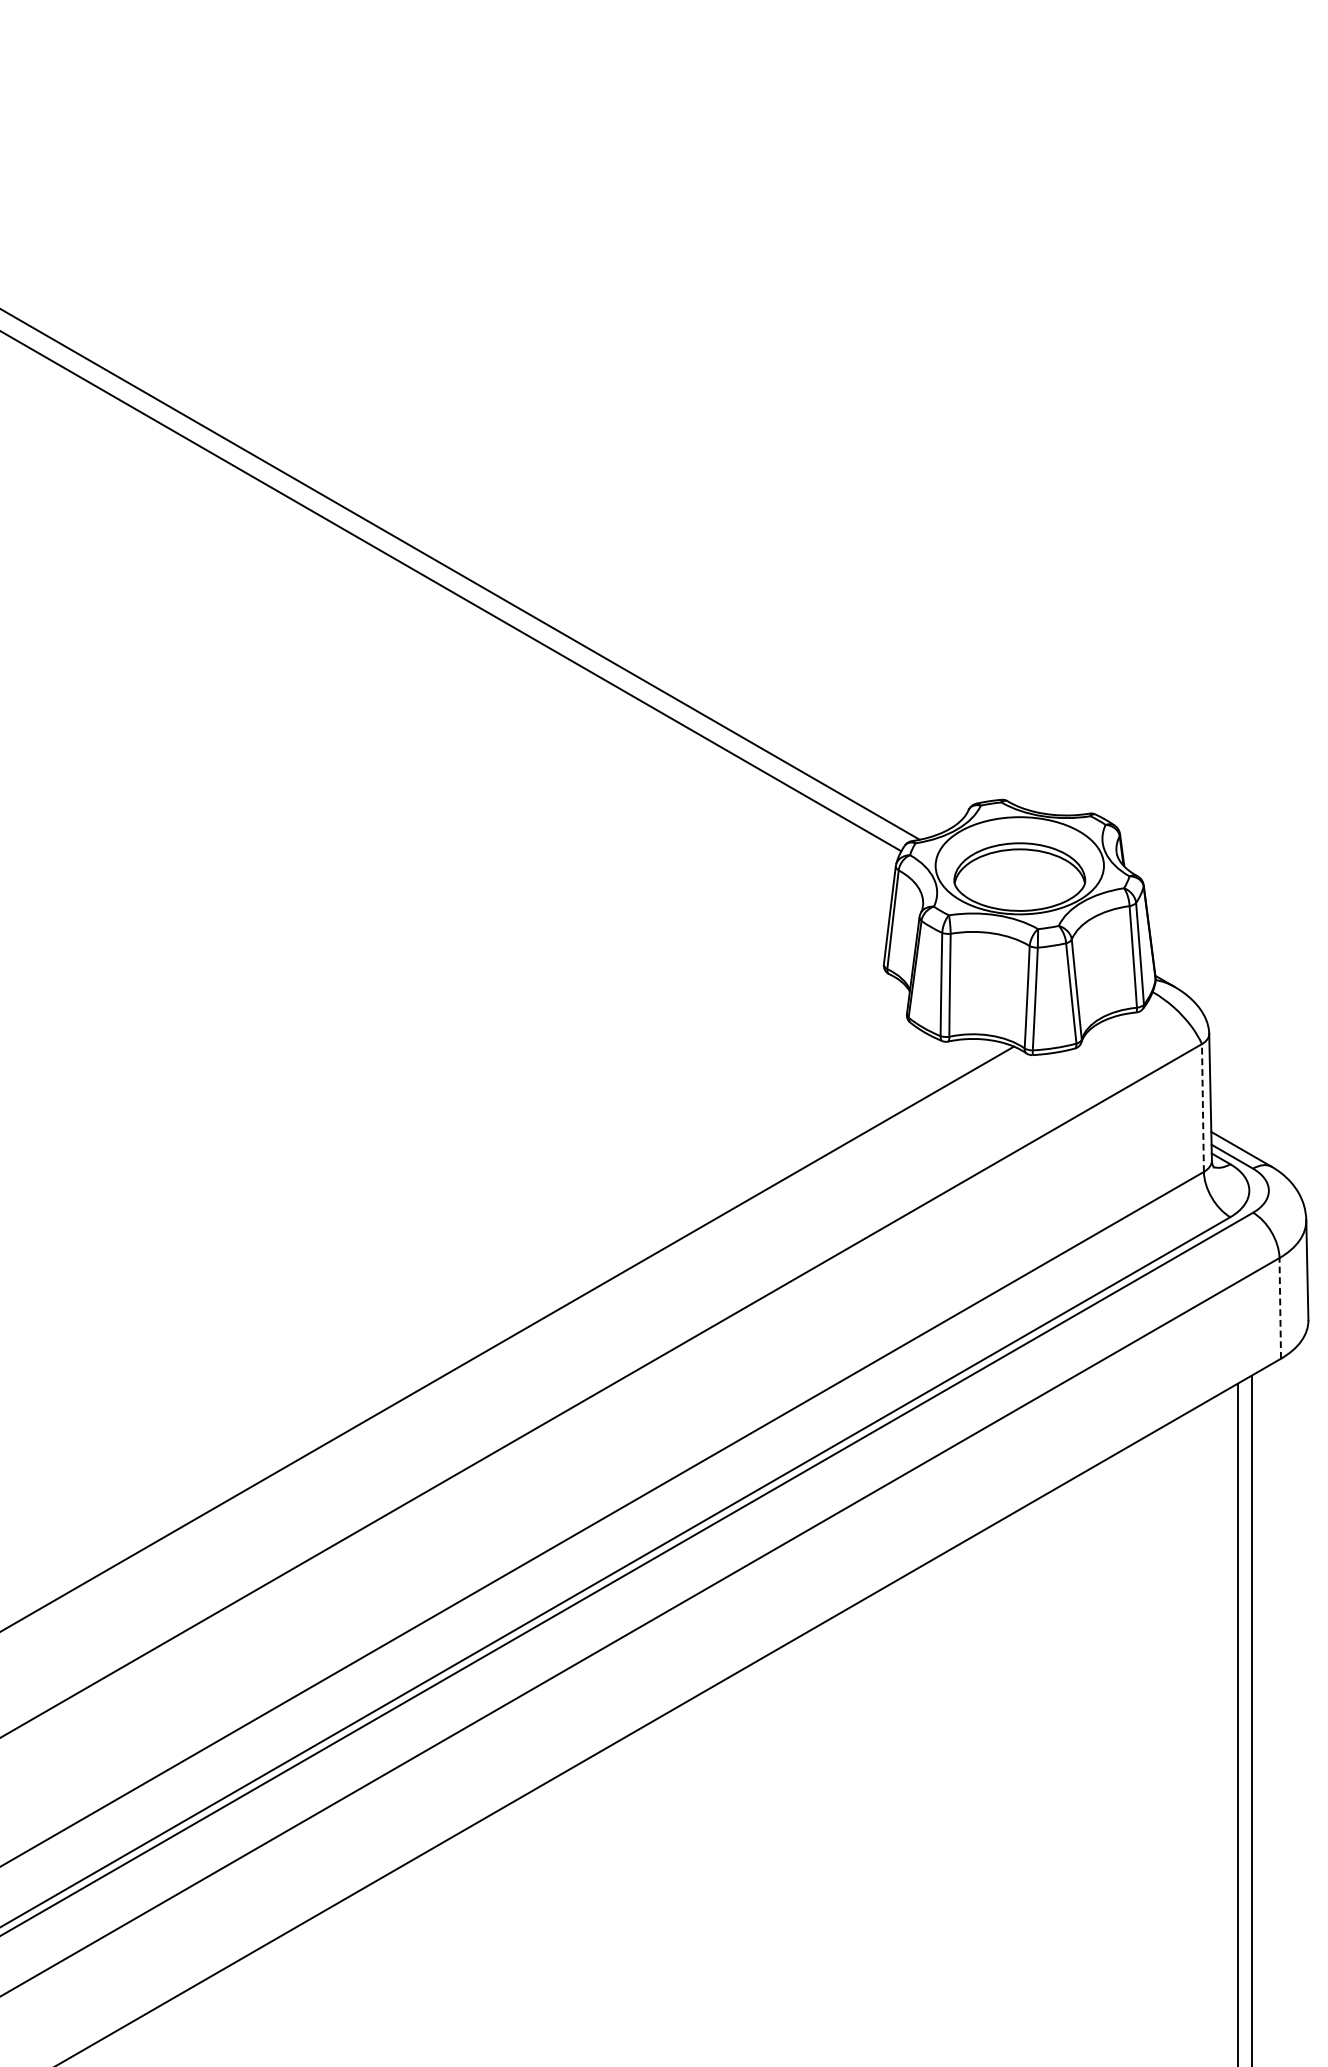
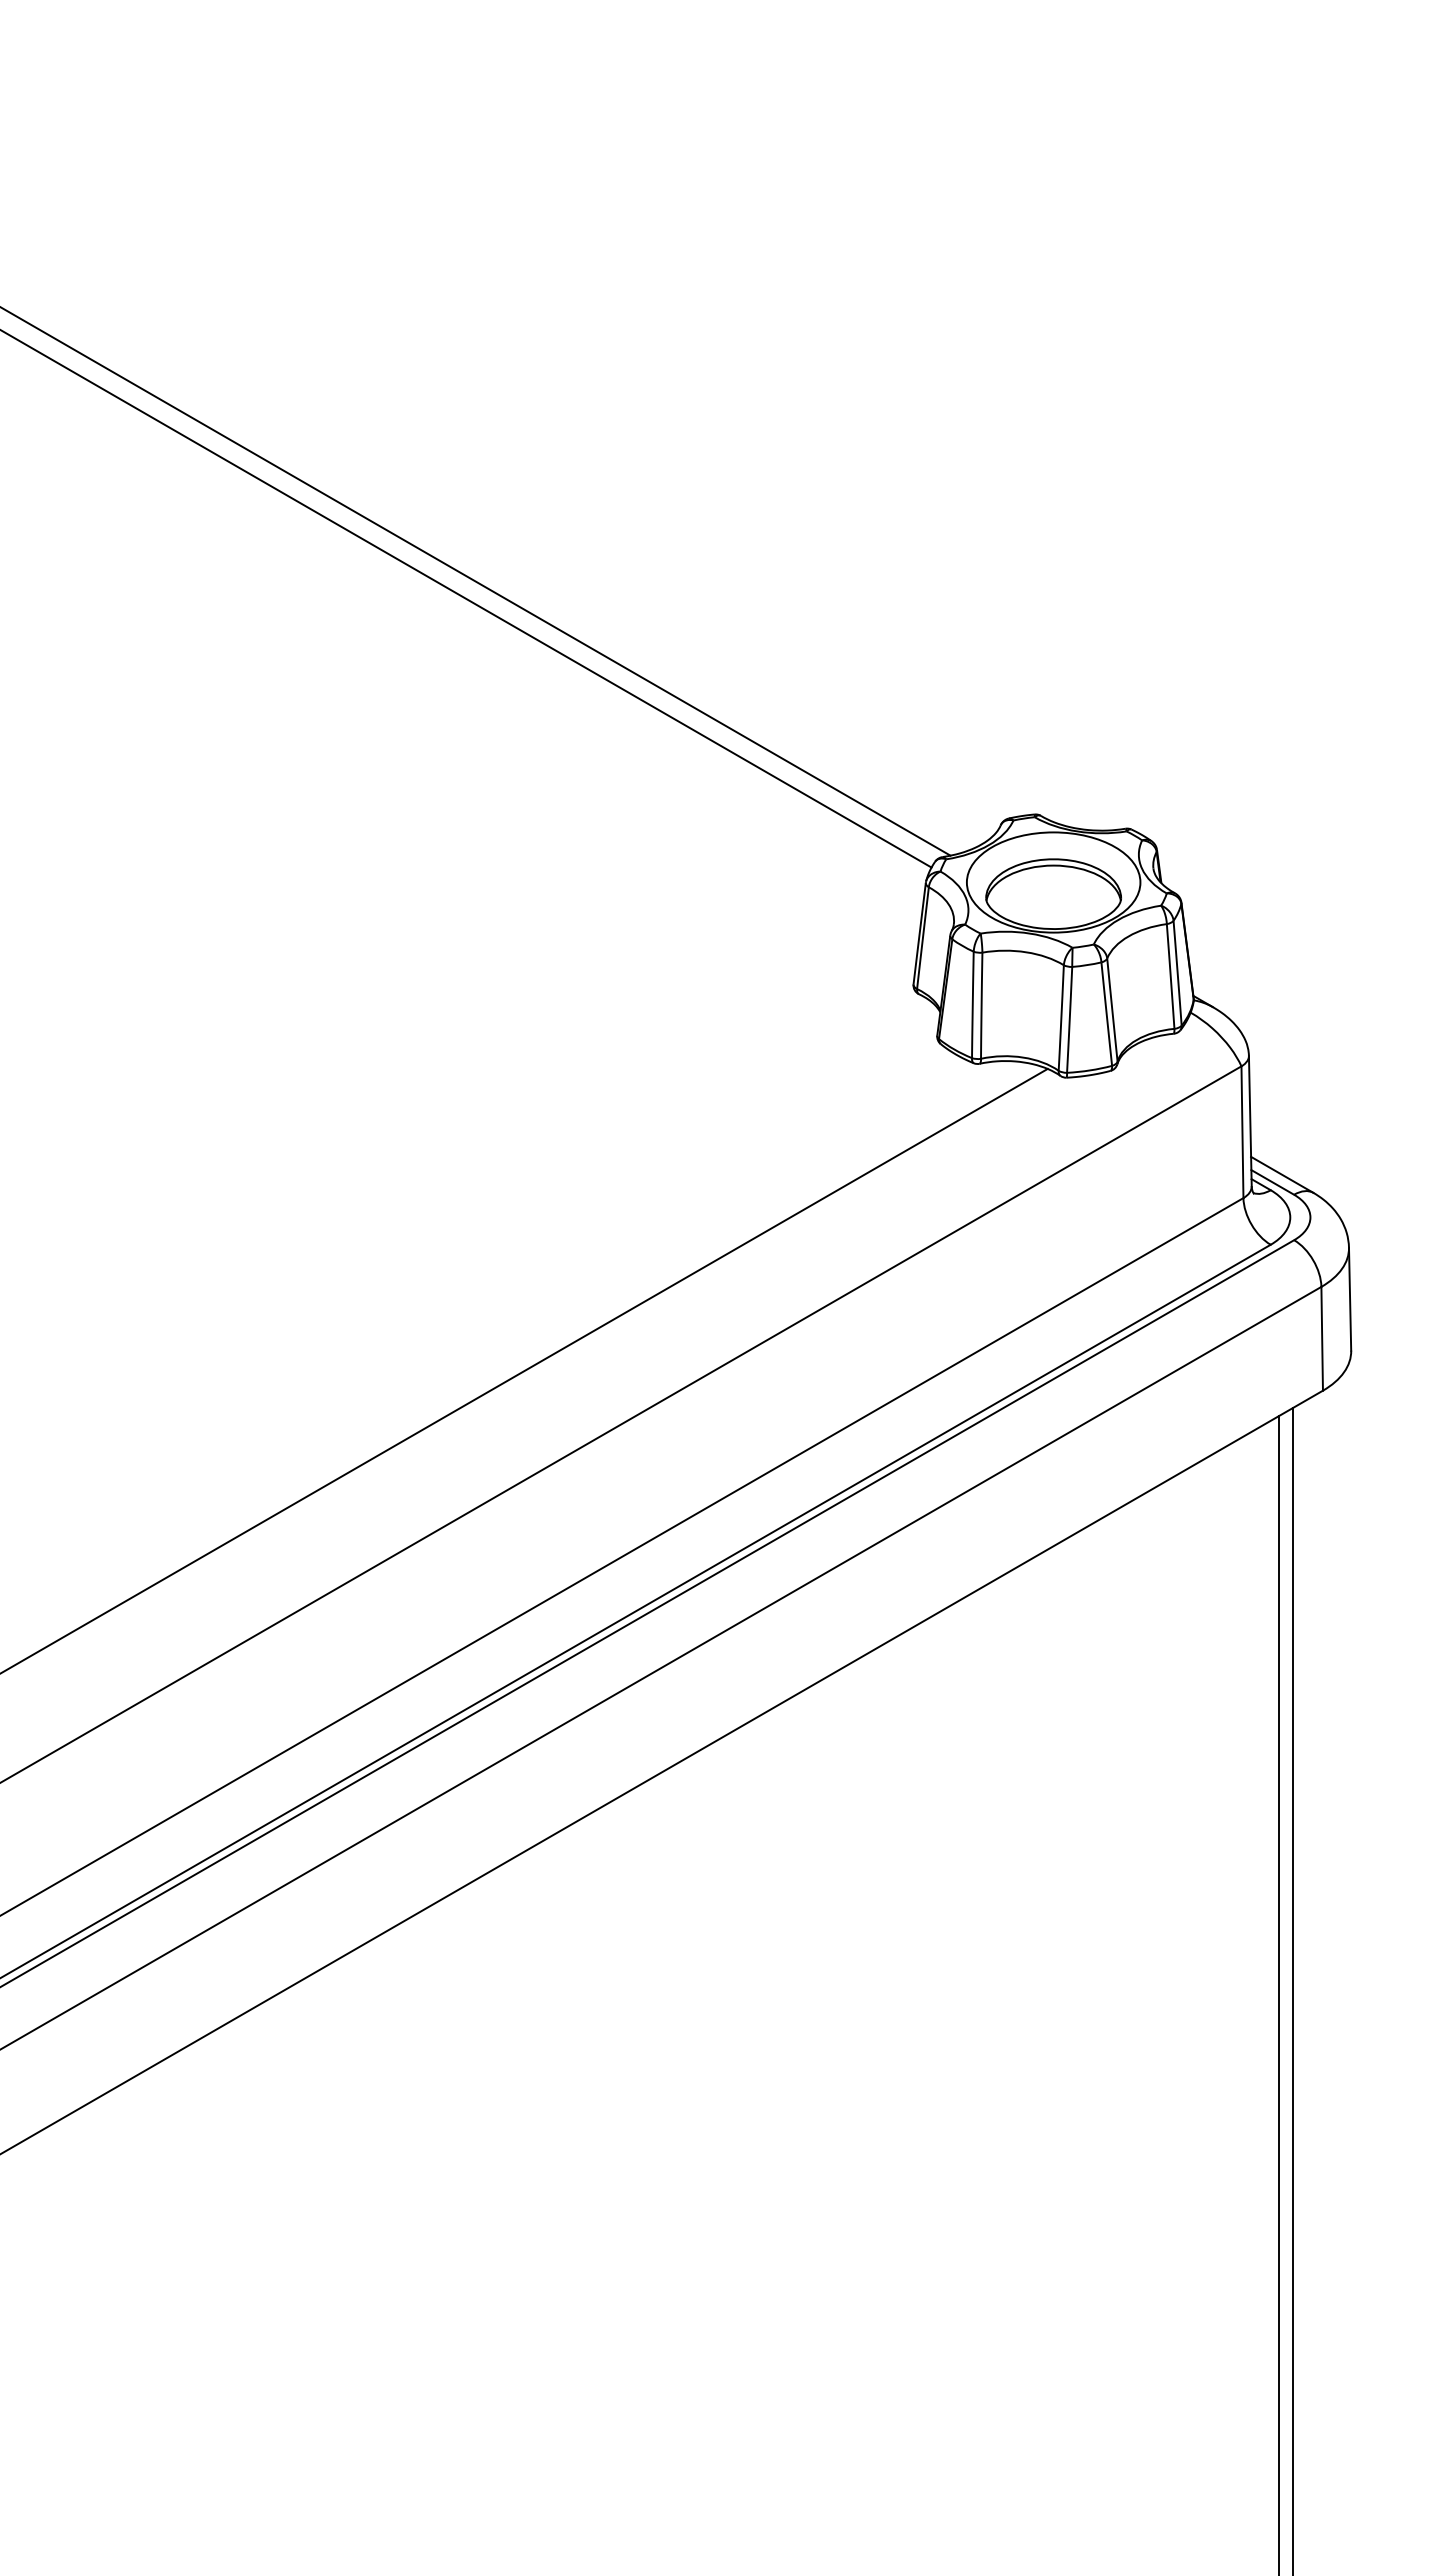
line: (1202, 1108) -> (1242, 1132), dashed -> solid
line: (1280, 1308) -> (1322, 1338), dashed -> solid

